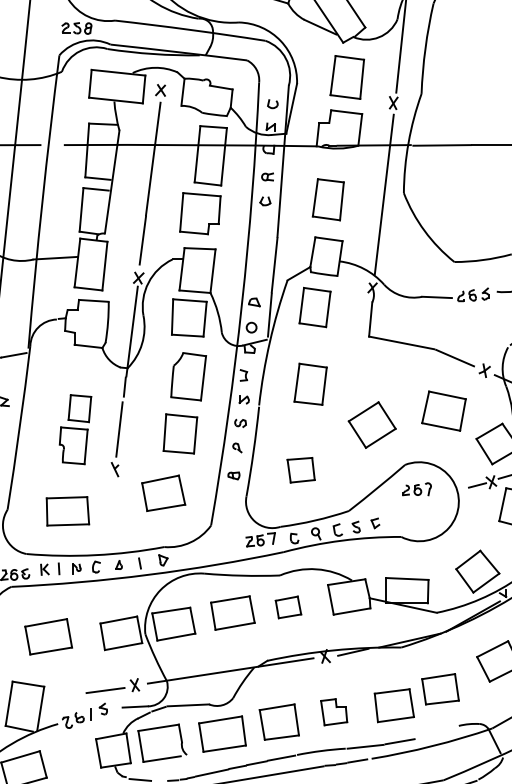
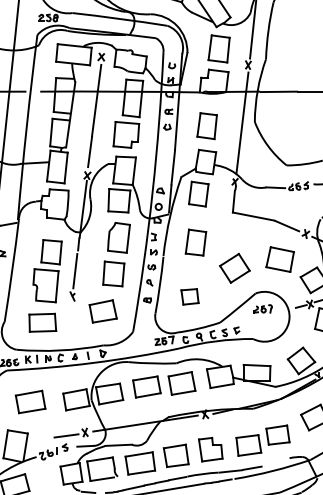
part: (75, 430) -> (47, 271), size x1.43
part: (287, 607) -> (181, 383), size x1.67
part: (333, 712) -> (210, 449), size x1.43

